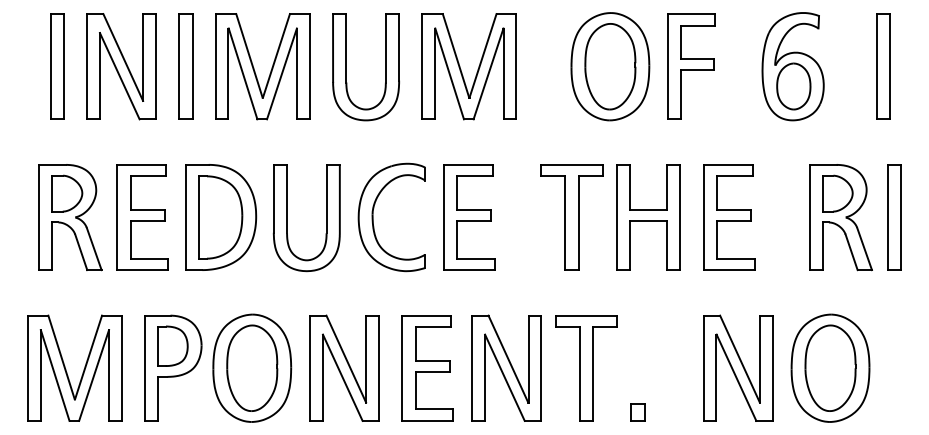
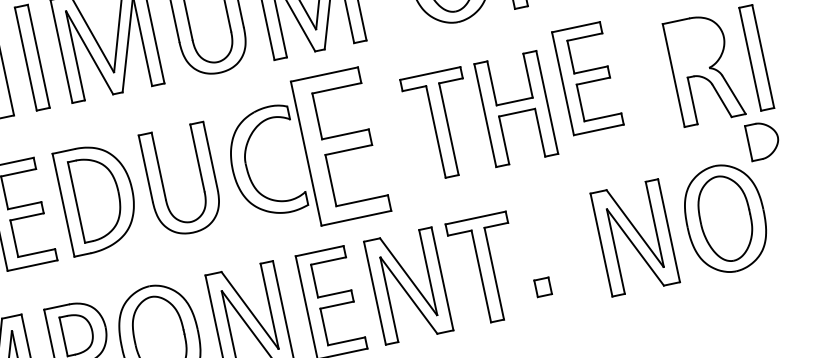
part: (837, 193) -> (763, 140), moved
part: (469, 217) -> (341, 146), size x1.4
part: (729, 217) -> (588, 78), moved
part: (637, 412) -> (542, 287), moved

